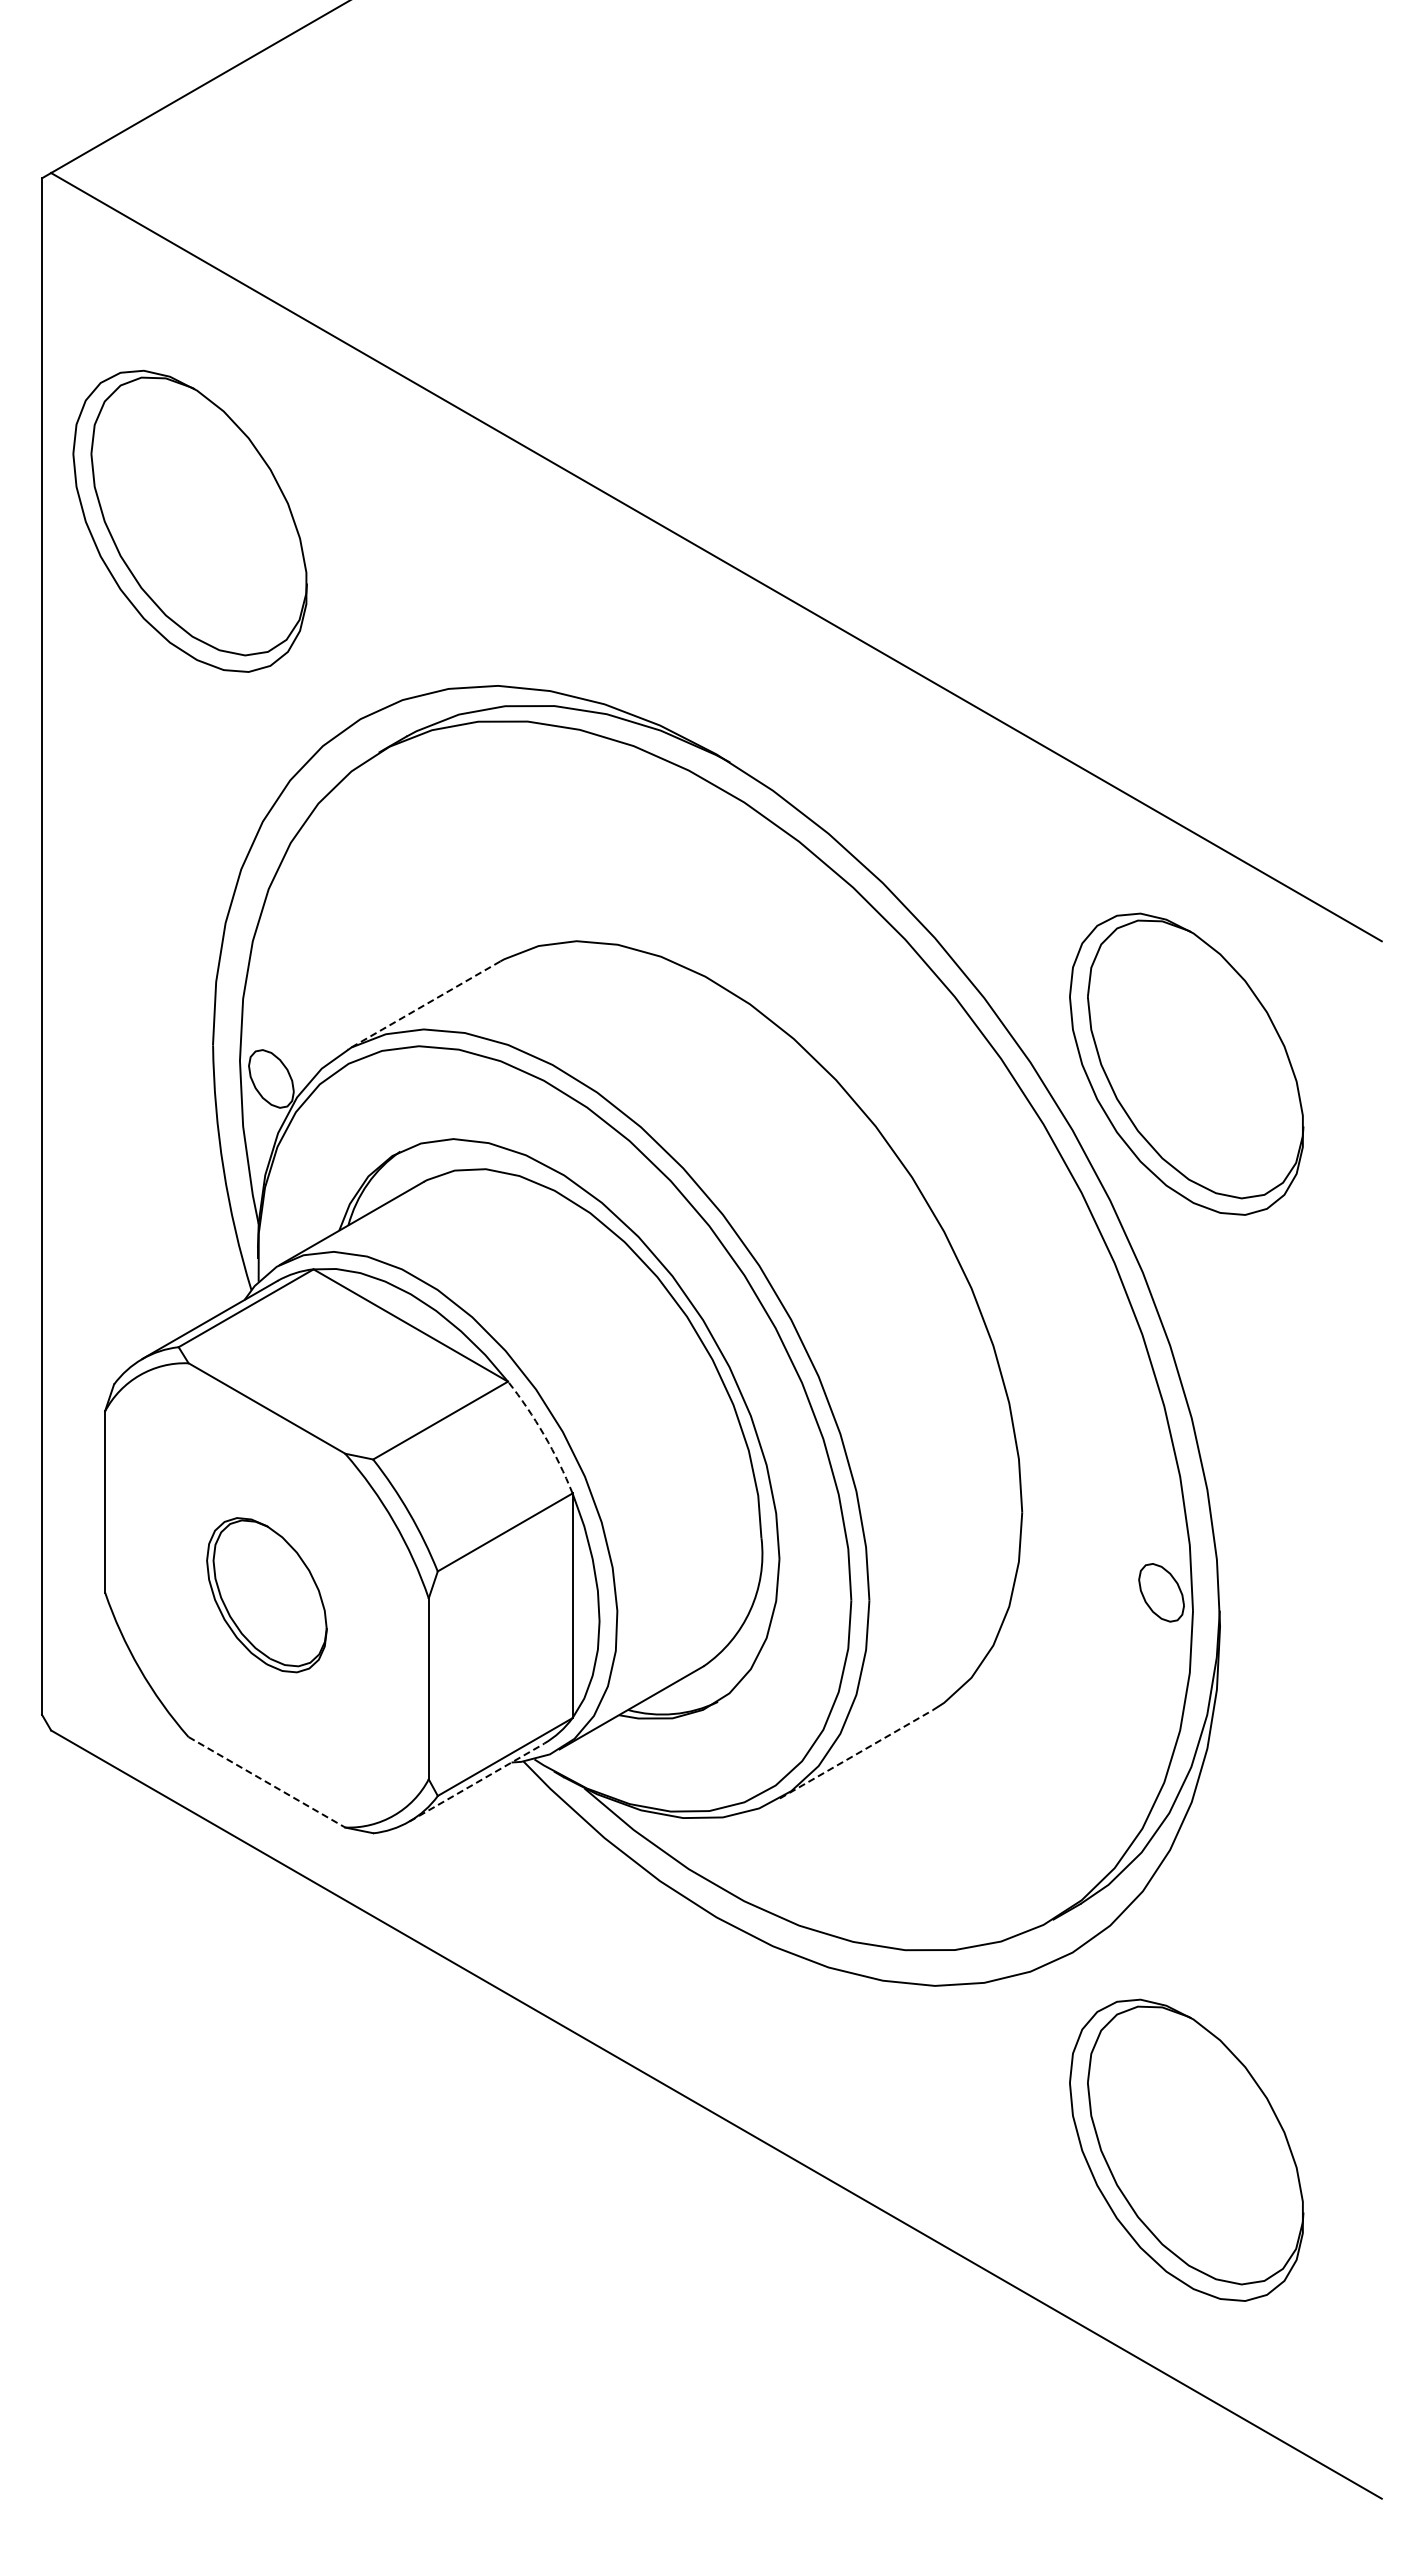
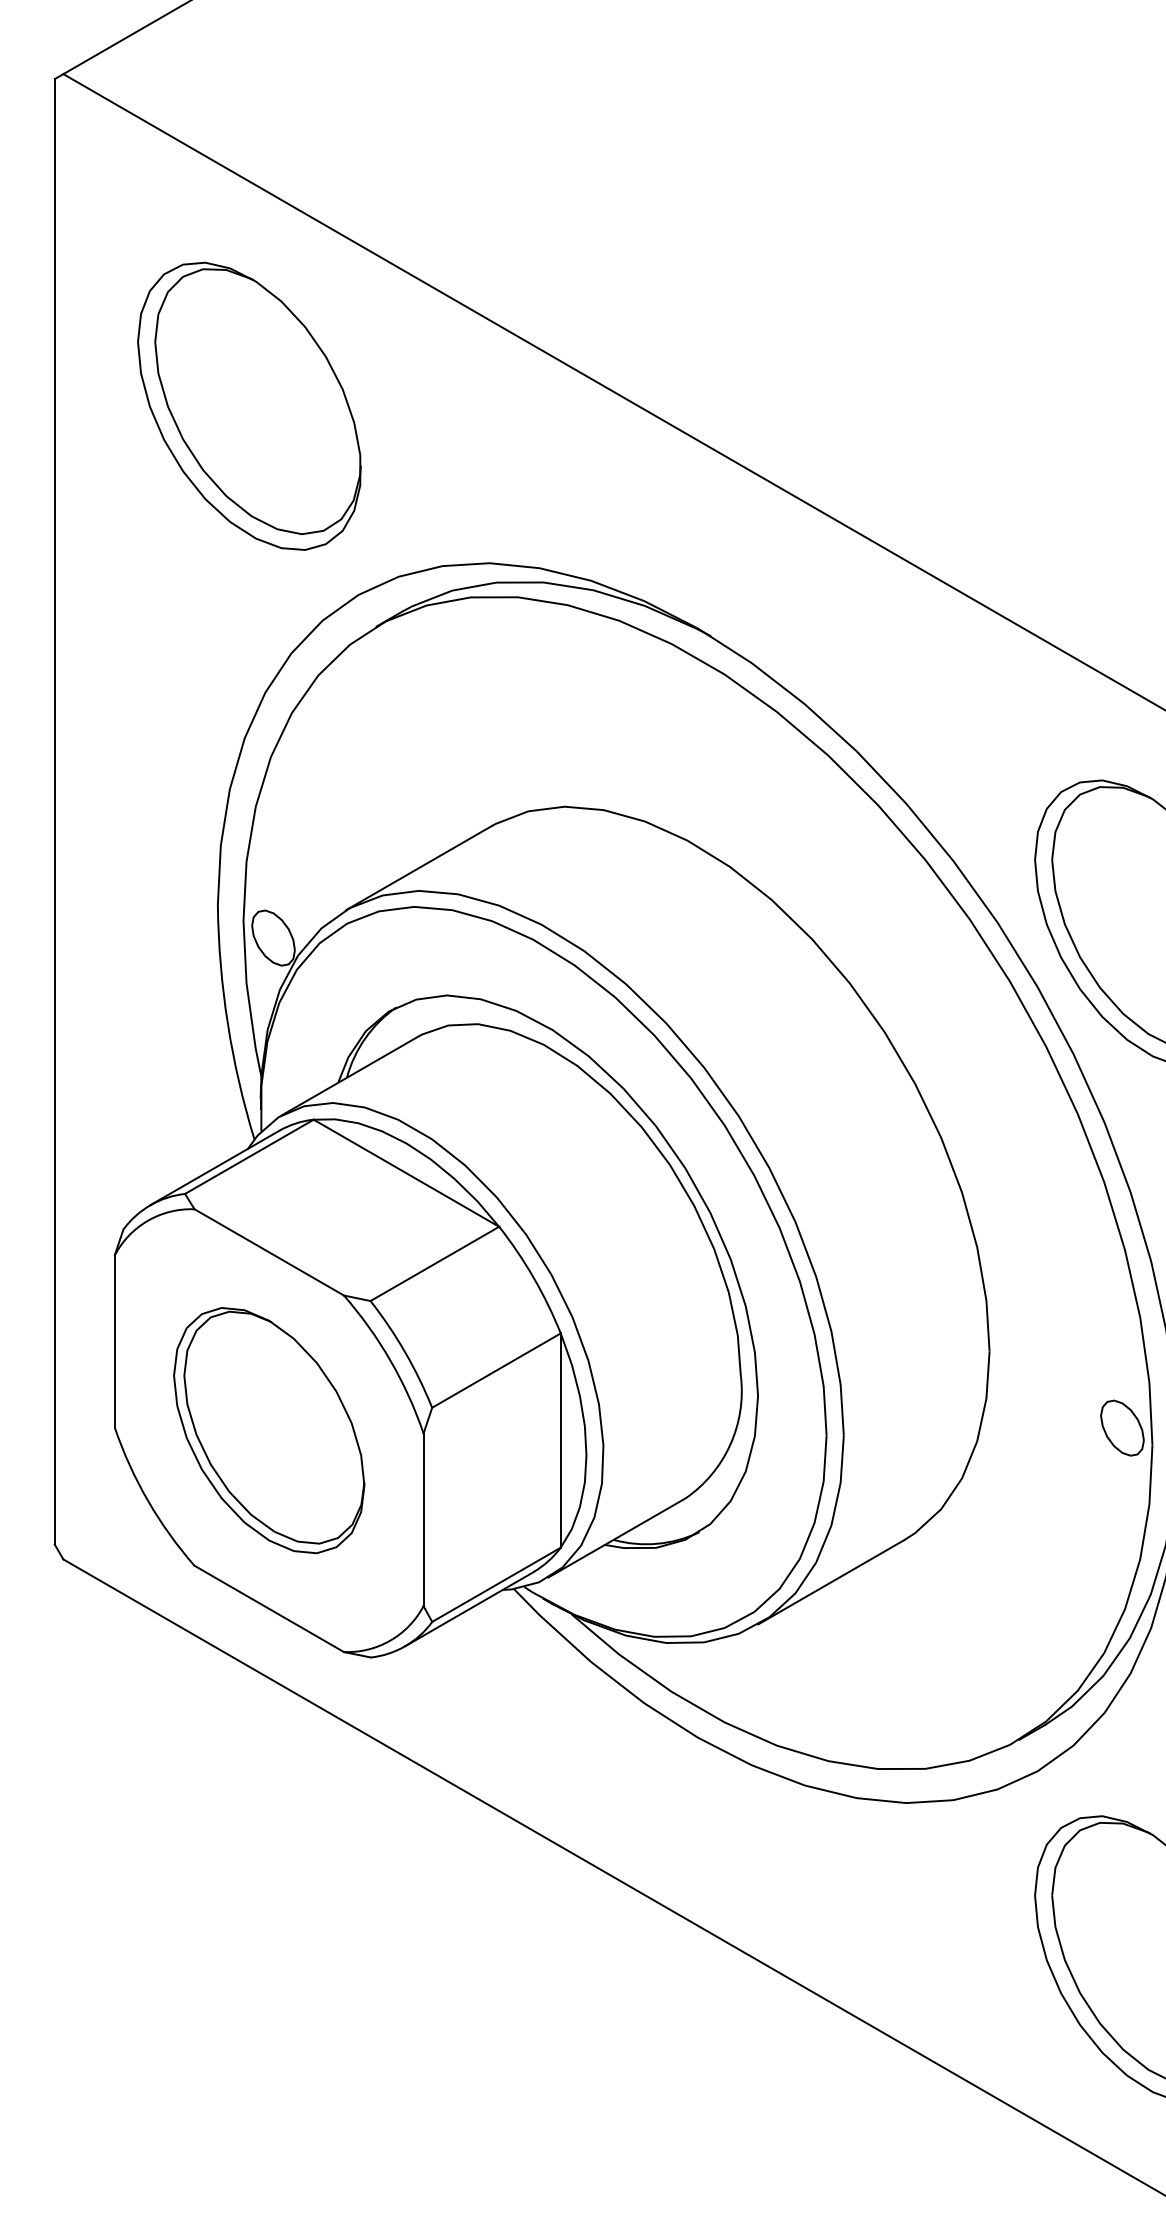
part: (189, 520) -> (248, 405), moved
line: (423, 1005) -> (418, 868), dashed -> solid
arc: (544, 1435) -> (533, 1278), dashed -> solid
part: (266, 1594) -> (268, 1429), size x1.67
line: (856, 1754) -> (831, 1582), dashed -> solid
line: (266, 1782) -> (268, 1609), dashed -> solid
line: (476, 1782) -> (469, 1609), dashed -> solid

